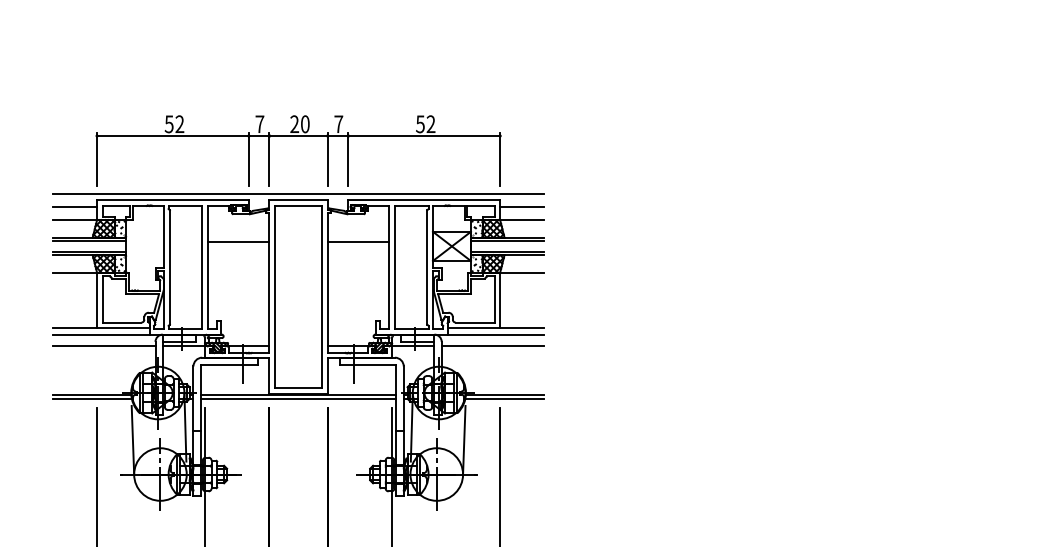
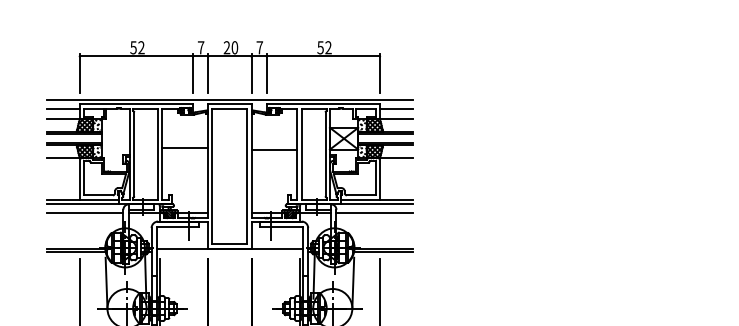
line: (238, 242) -> (185, 148), moved
line: (358, 242) -> (274, 149), moved
line: (298, 398) -> (229, 251), removed

